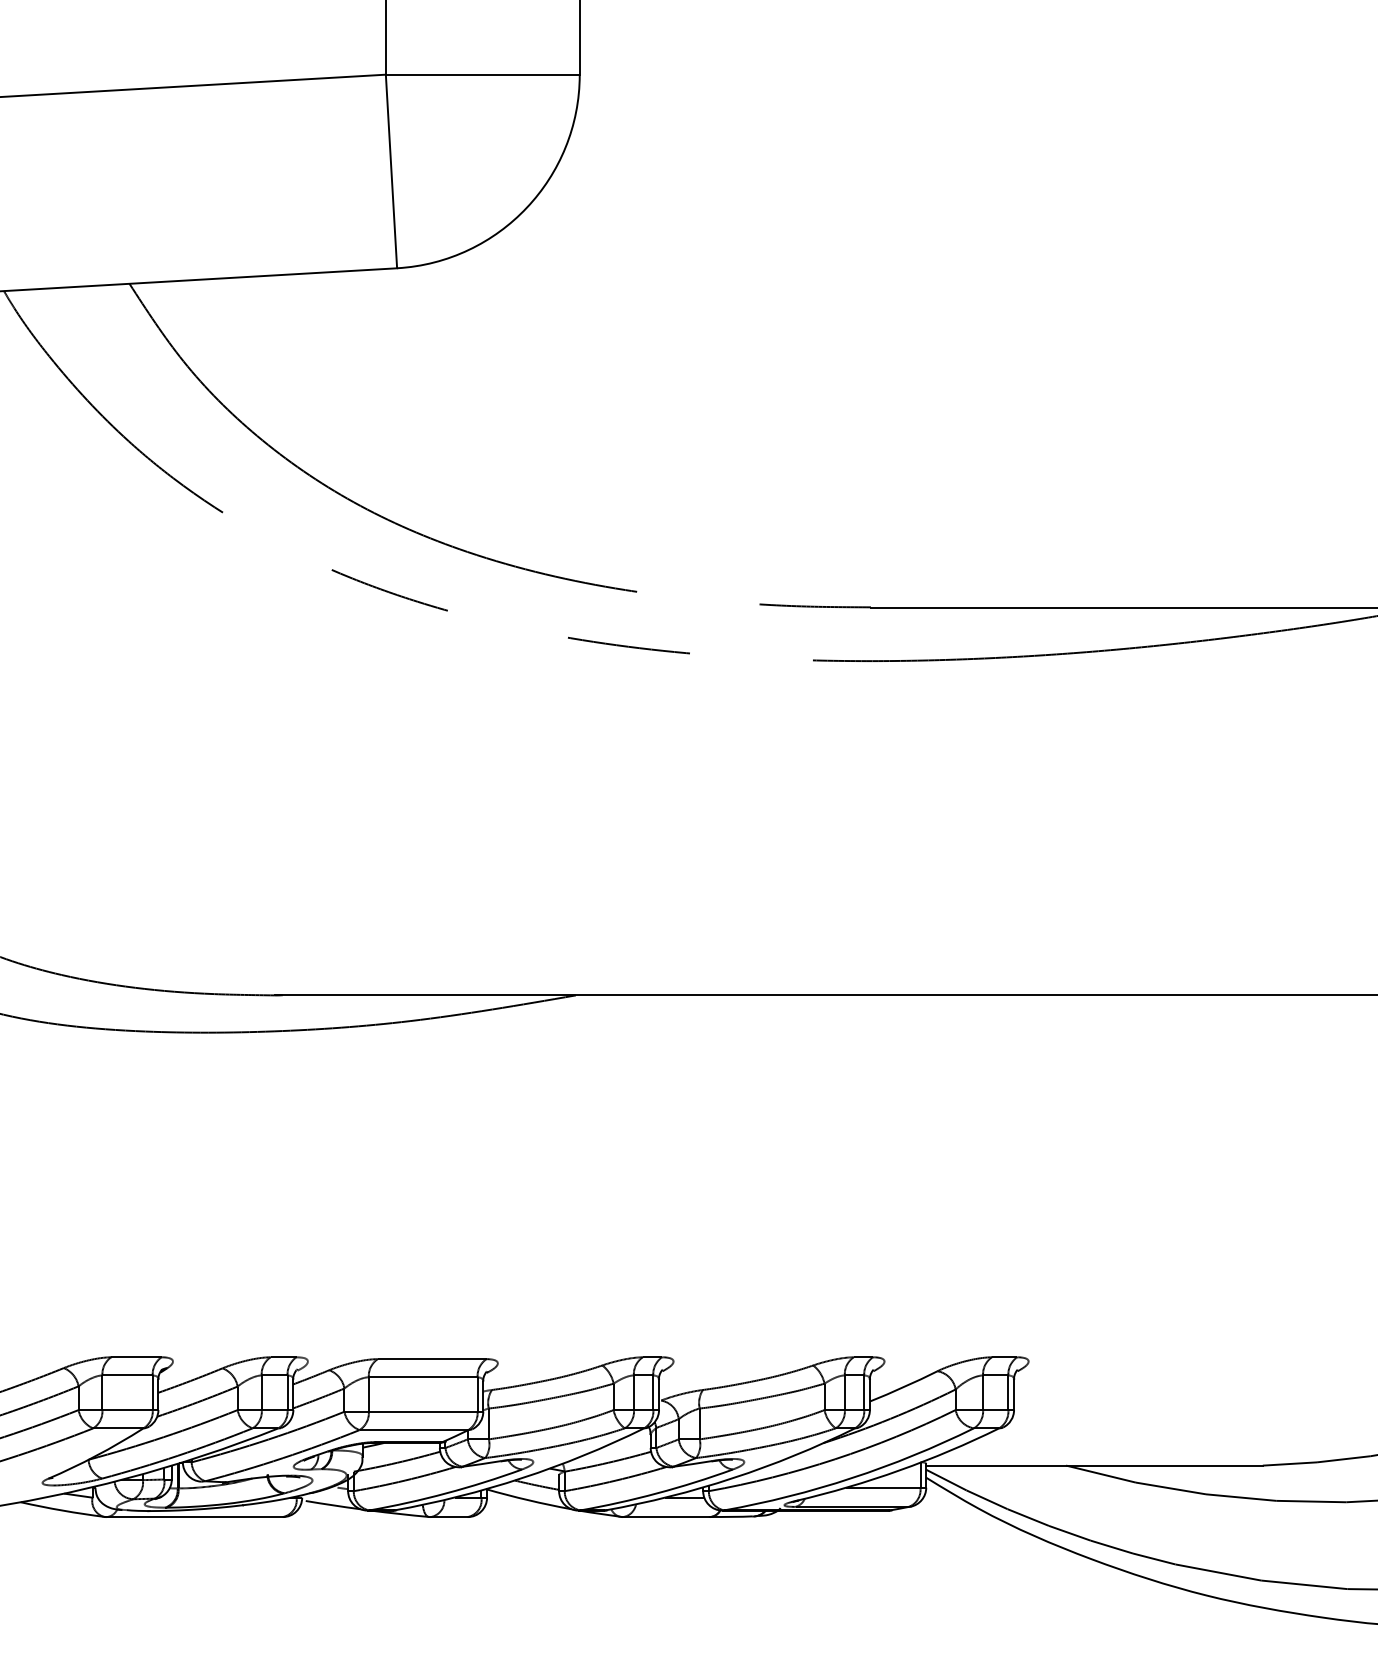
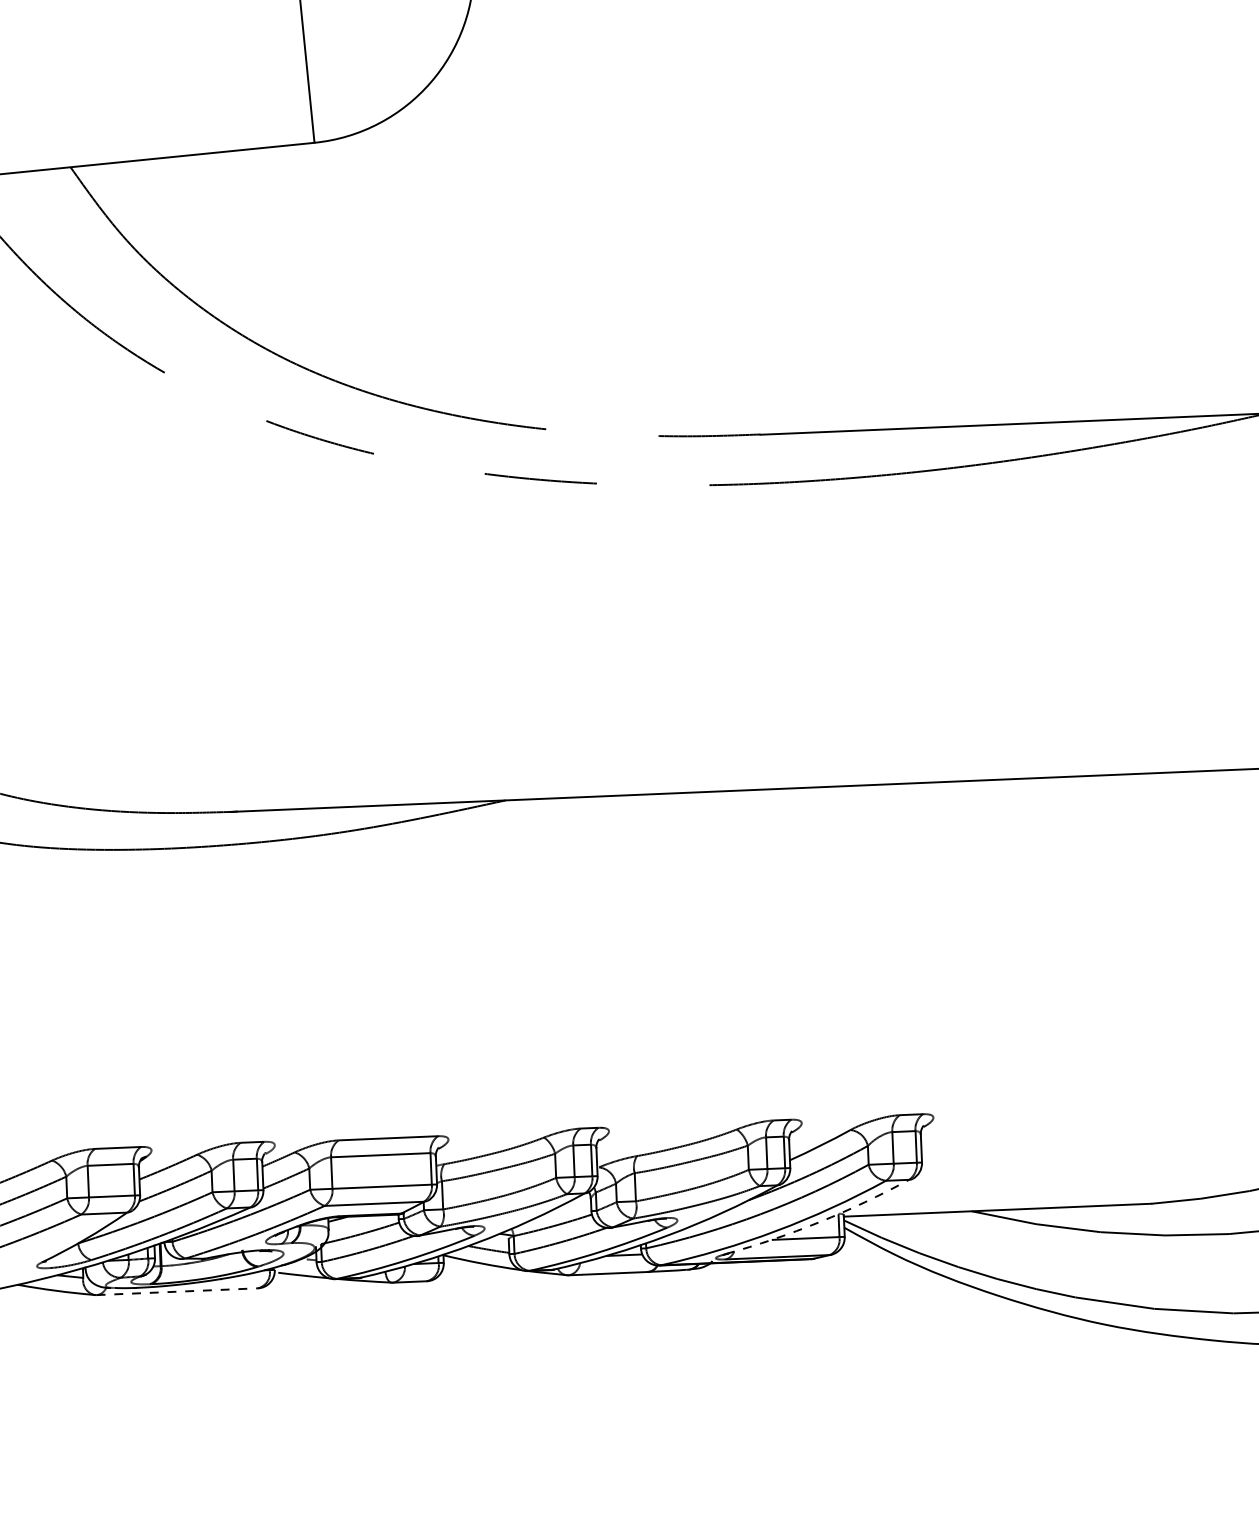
arc: (899, 1470) -> (819, 1222), solid -> dashed
line: (195, 1517) -> (178, 1292), solid -> dashed

